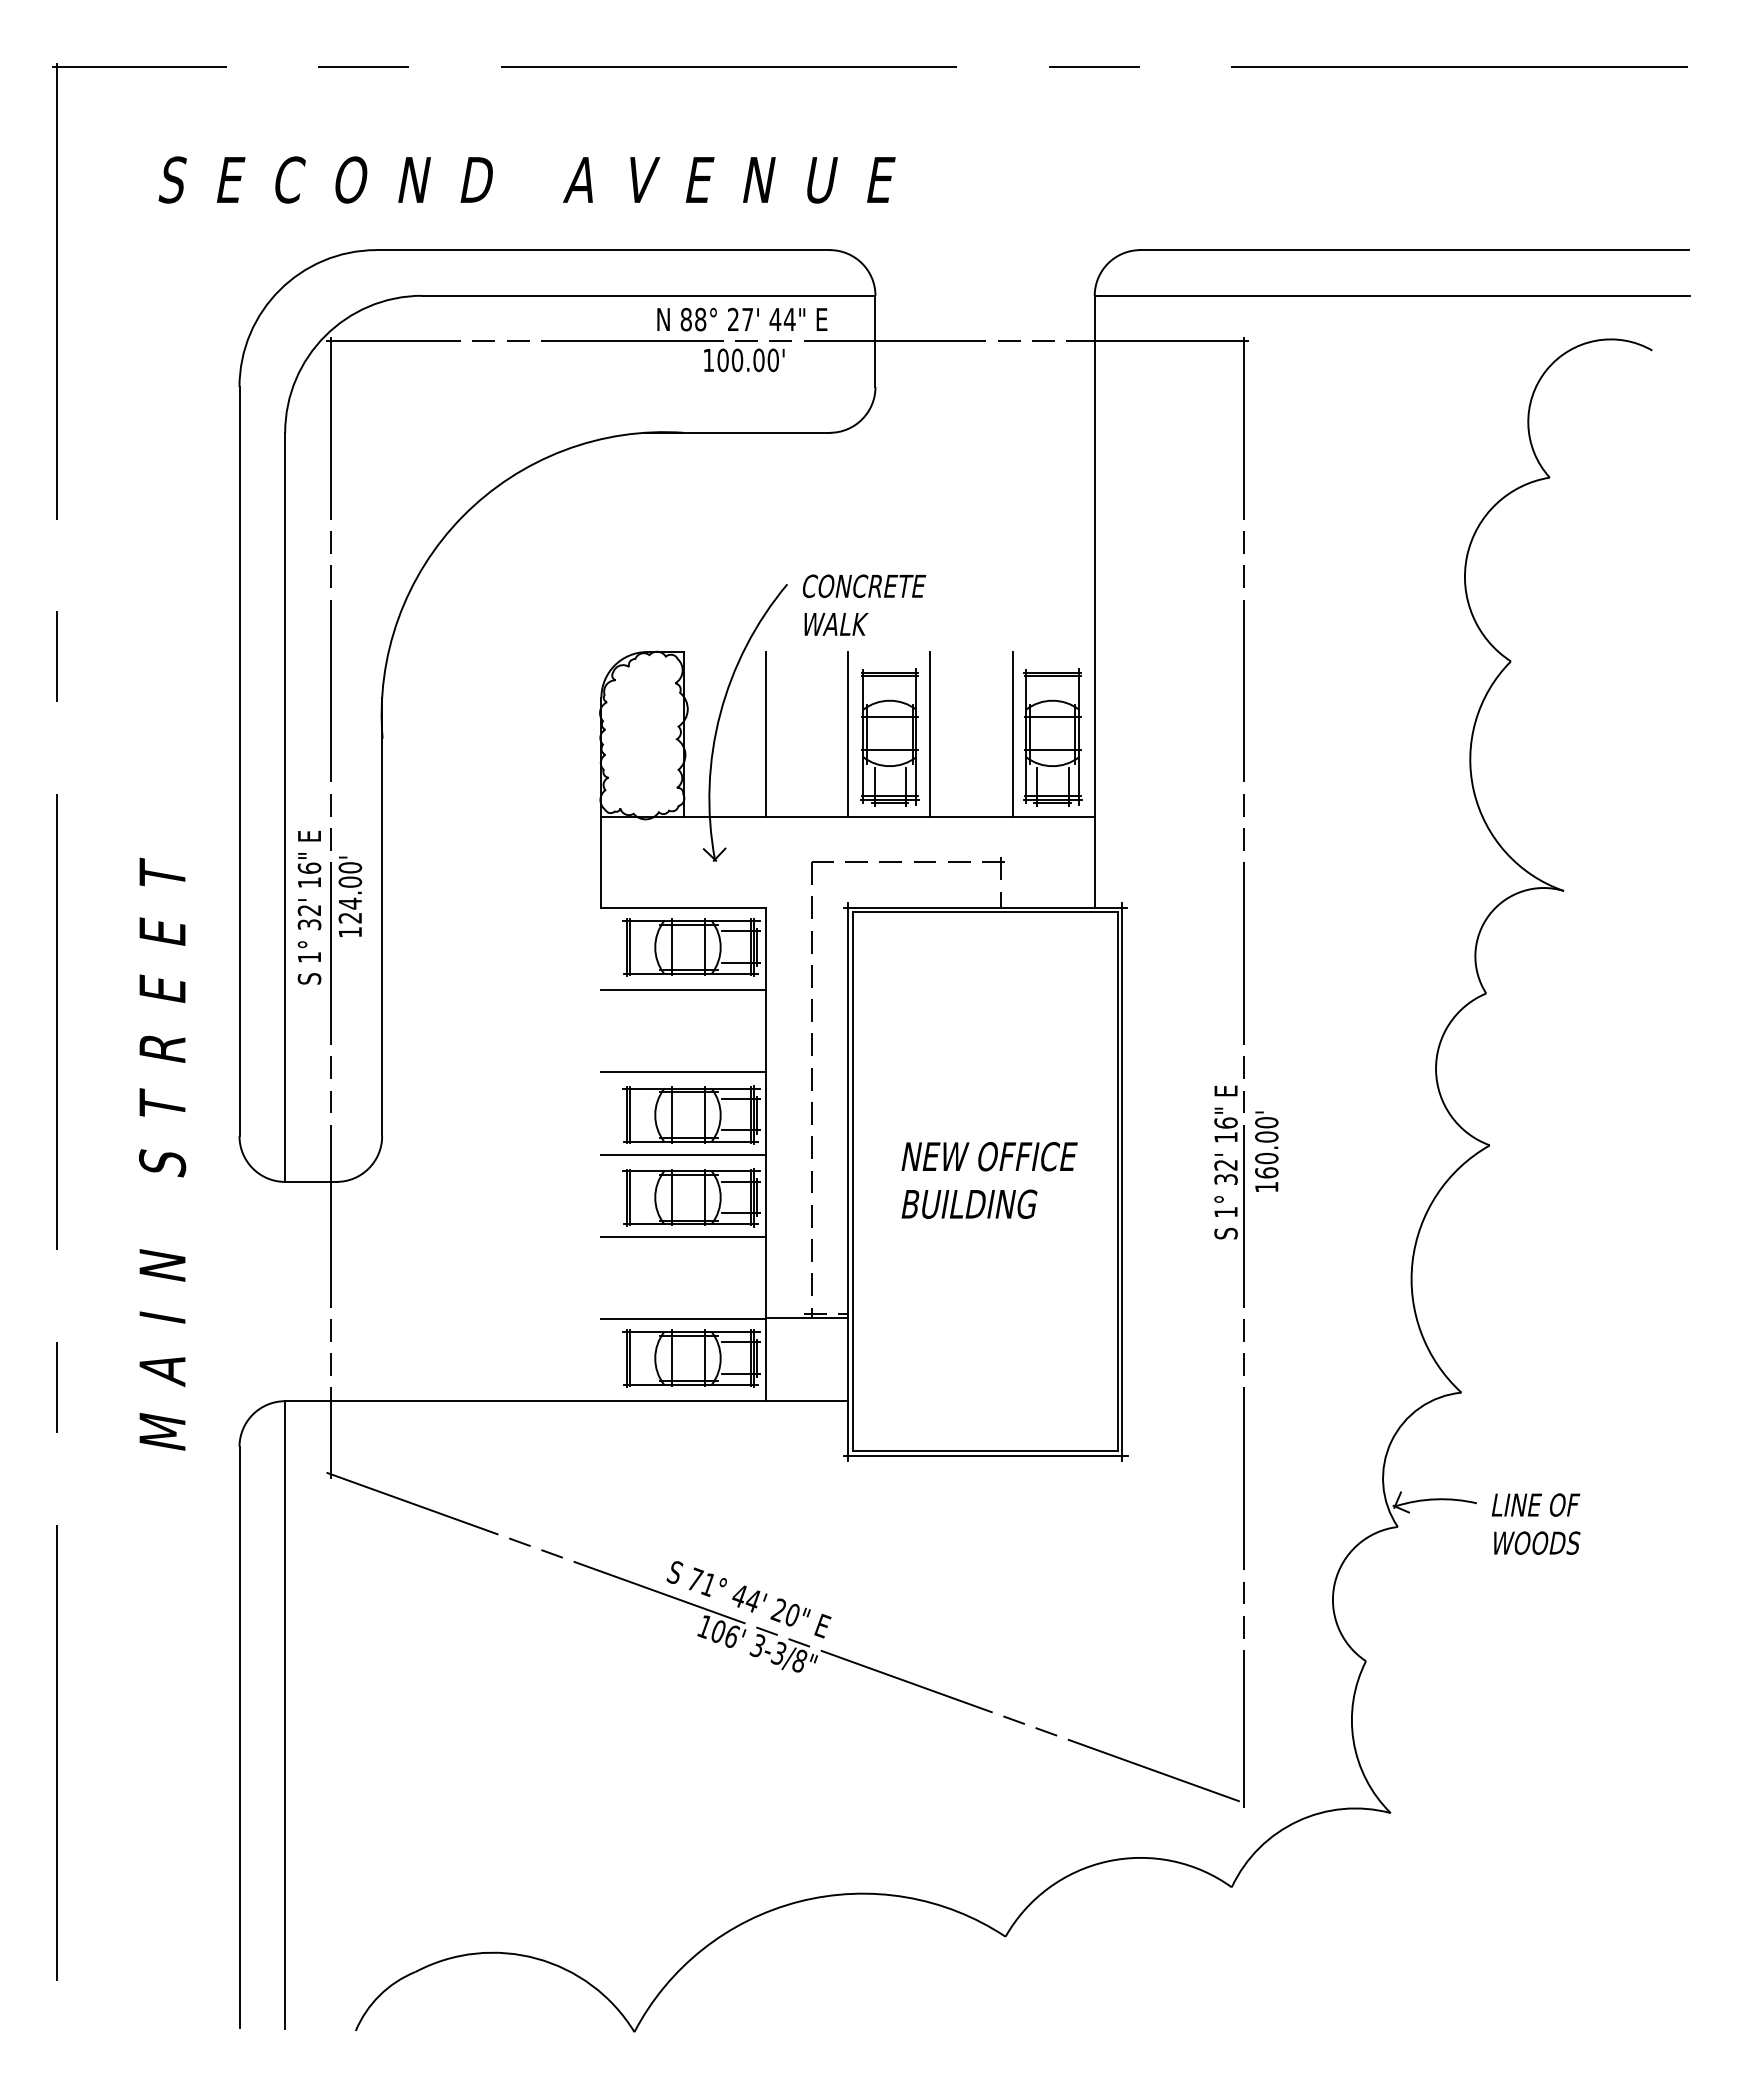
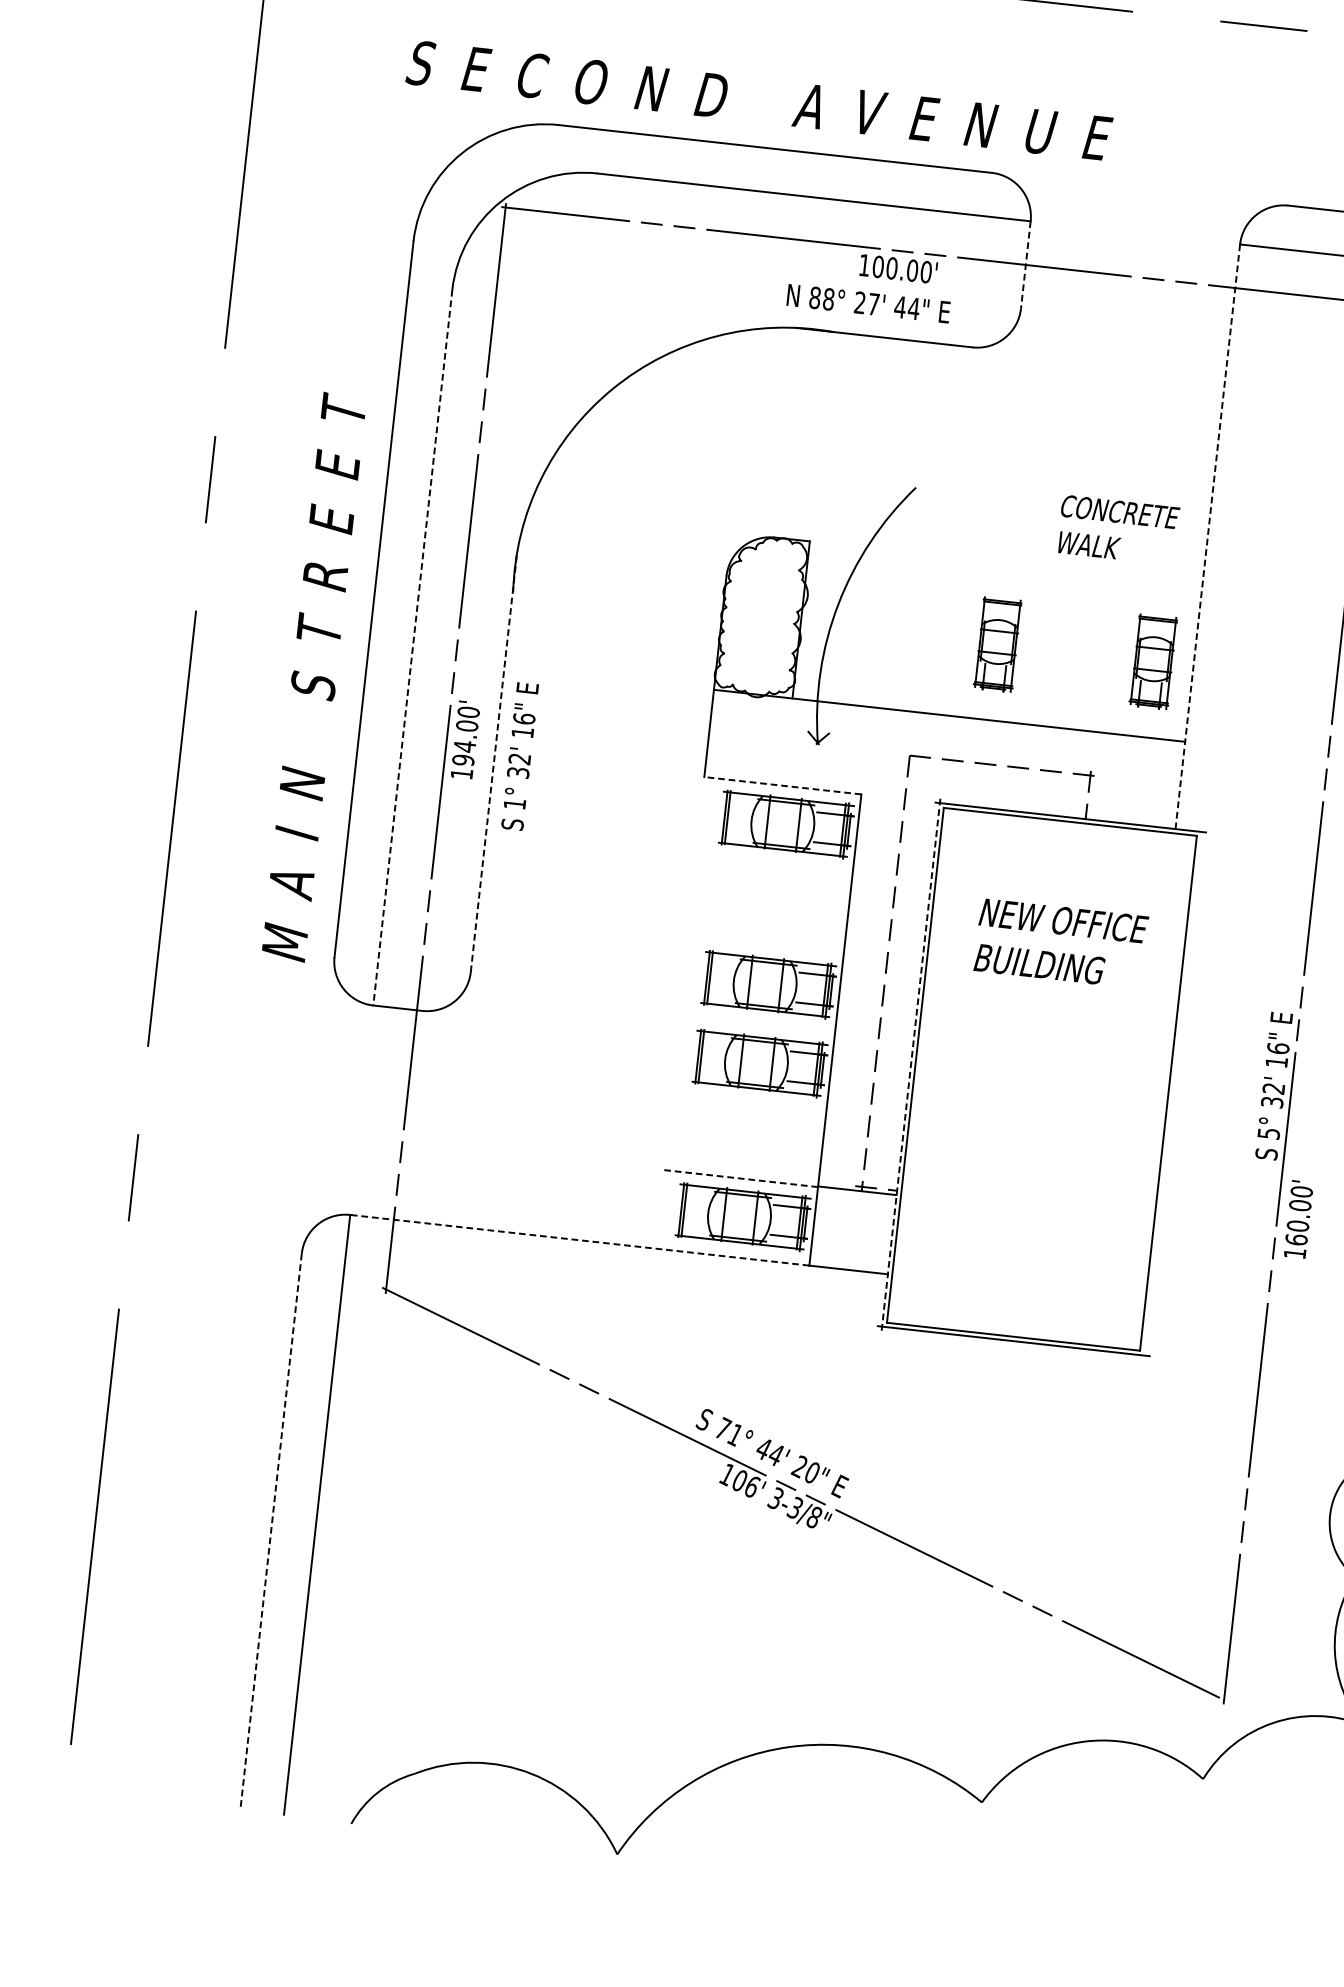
text: (526, 179) -> (758, 100), moved
text: (742, 319) -> (868, 303), moved
line: (875, 341) -> (1025, 264), solid -> dashed
line: (1094, 601) -> (1207, 536), solid -> dashed
text: (864, 604) -> (1118, 529), moved
line: (765, 734) -> (879, 628), removed
line: (848, 734) -> (958, 637), removed
line: (930, 734) -> (1036, 646), removed
line: (1012, 734) -> (1115, 654), removed
part: (889, 737) -> (997, 644), size x0.7
part: (1052, 737) -> (1153, 661), size x0.7
line: (285, 807) -> (413, 647), solid -> dashed
text: (309, 907) -> (520, 756), moved
line: (683, 907) -> (782, 785), solid -> dashed
line: (382, 916) -> (494, 762), solid -> dashed
text: (350, 917) -> (463, 759), 124.00' -> 194.00'
line: (683, 990) -> (774, 864), removed
line: (683, 1072) -> (765, 942), removed
text: (1266, 1151) -> (1298, 1219), moved
text: (162, 1153) -> (314, 676), moved
line: (683, 1154) -> (756, 1021), removed
text: (989, 1180) -> (1061, 943), moved
line: (848, 1181) -> (911, 1064), solid -> dashed
line: (1122, 1181) -> (1173, 1093), removed
text: (1225, 1212) -> (1268, 1133), 1° -> 5°
line: (683, 1236) -> (748, 1099), removed
line: (683, 1318) -> (739, 1177), solid -> dashed
line: (525, 1401) -> (579, 1240), solid -> dashed
line: (239, 1737) -> (271, 1531), solid -> dashed

